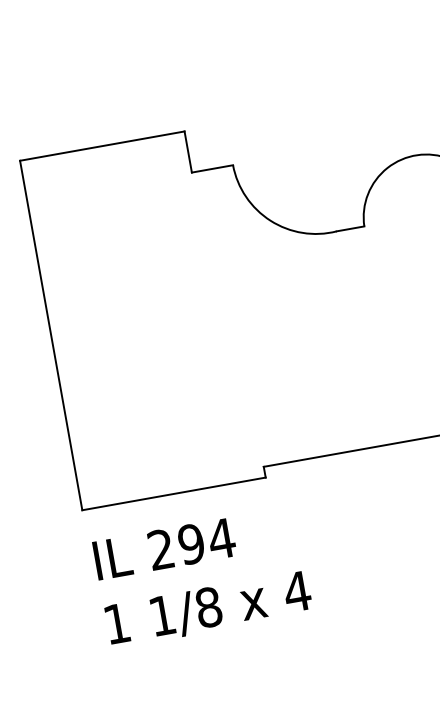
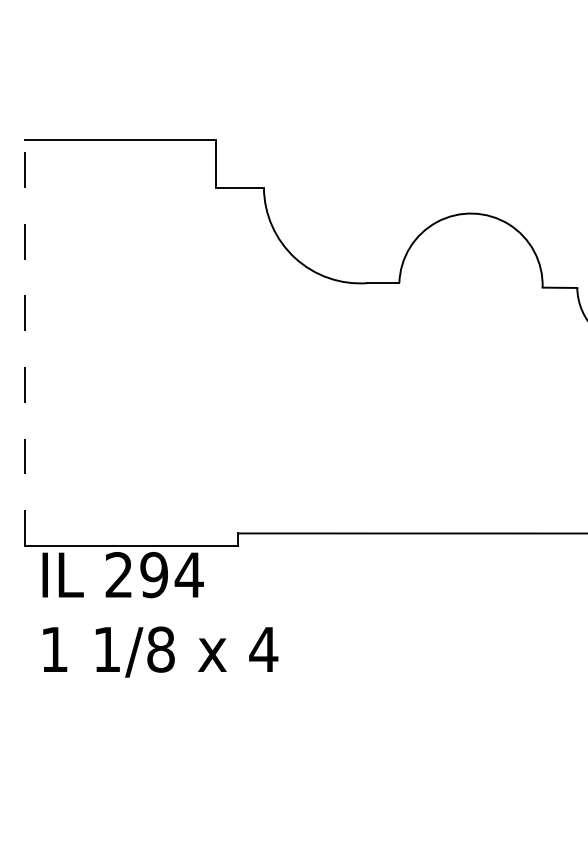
line: (51, 335) -> (25, 343), solid -> dashed
text: (202, 577) -> (160, 614), moved

